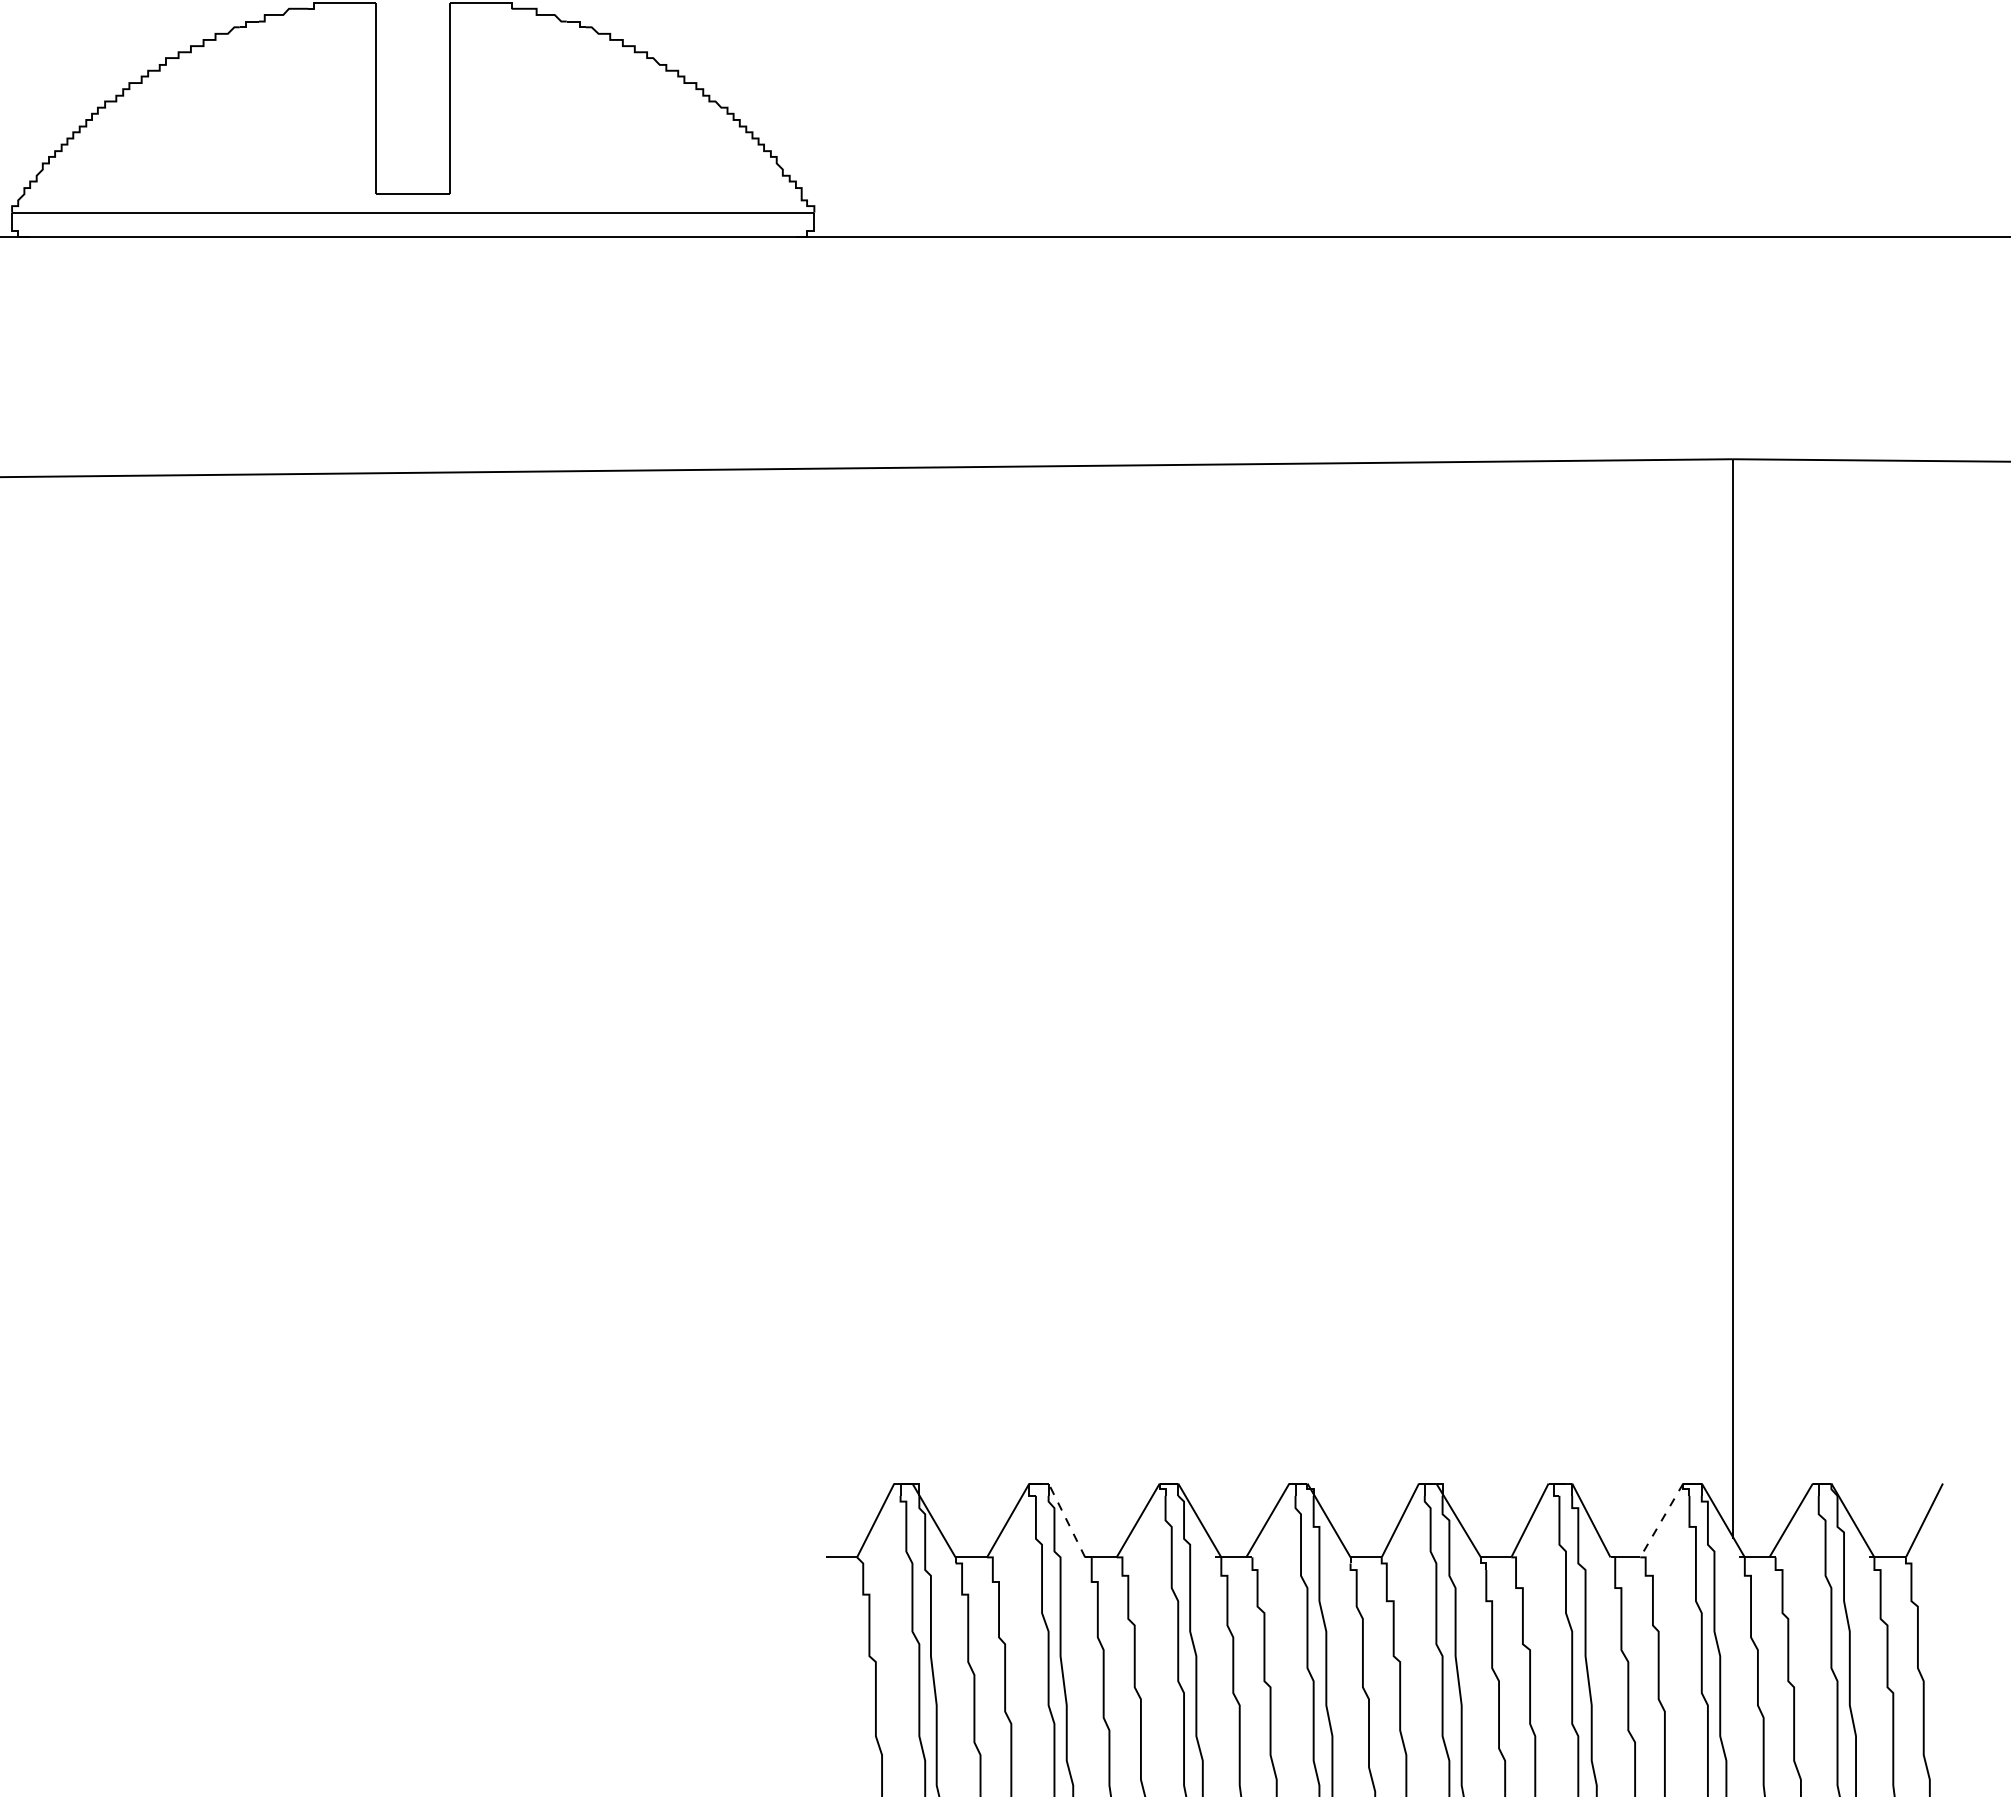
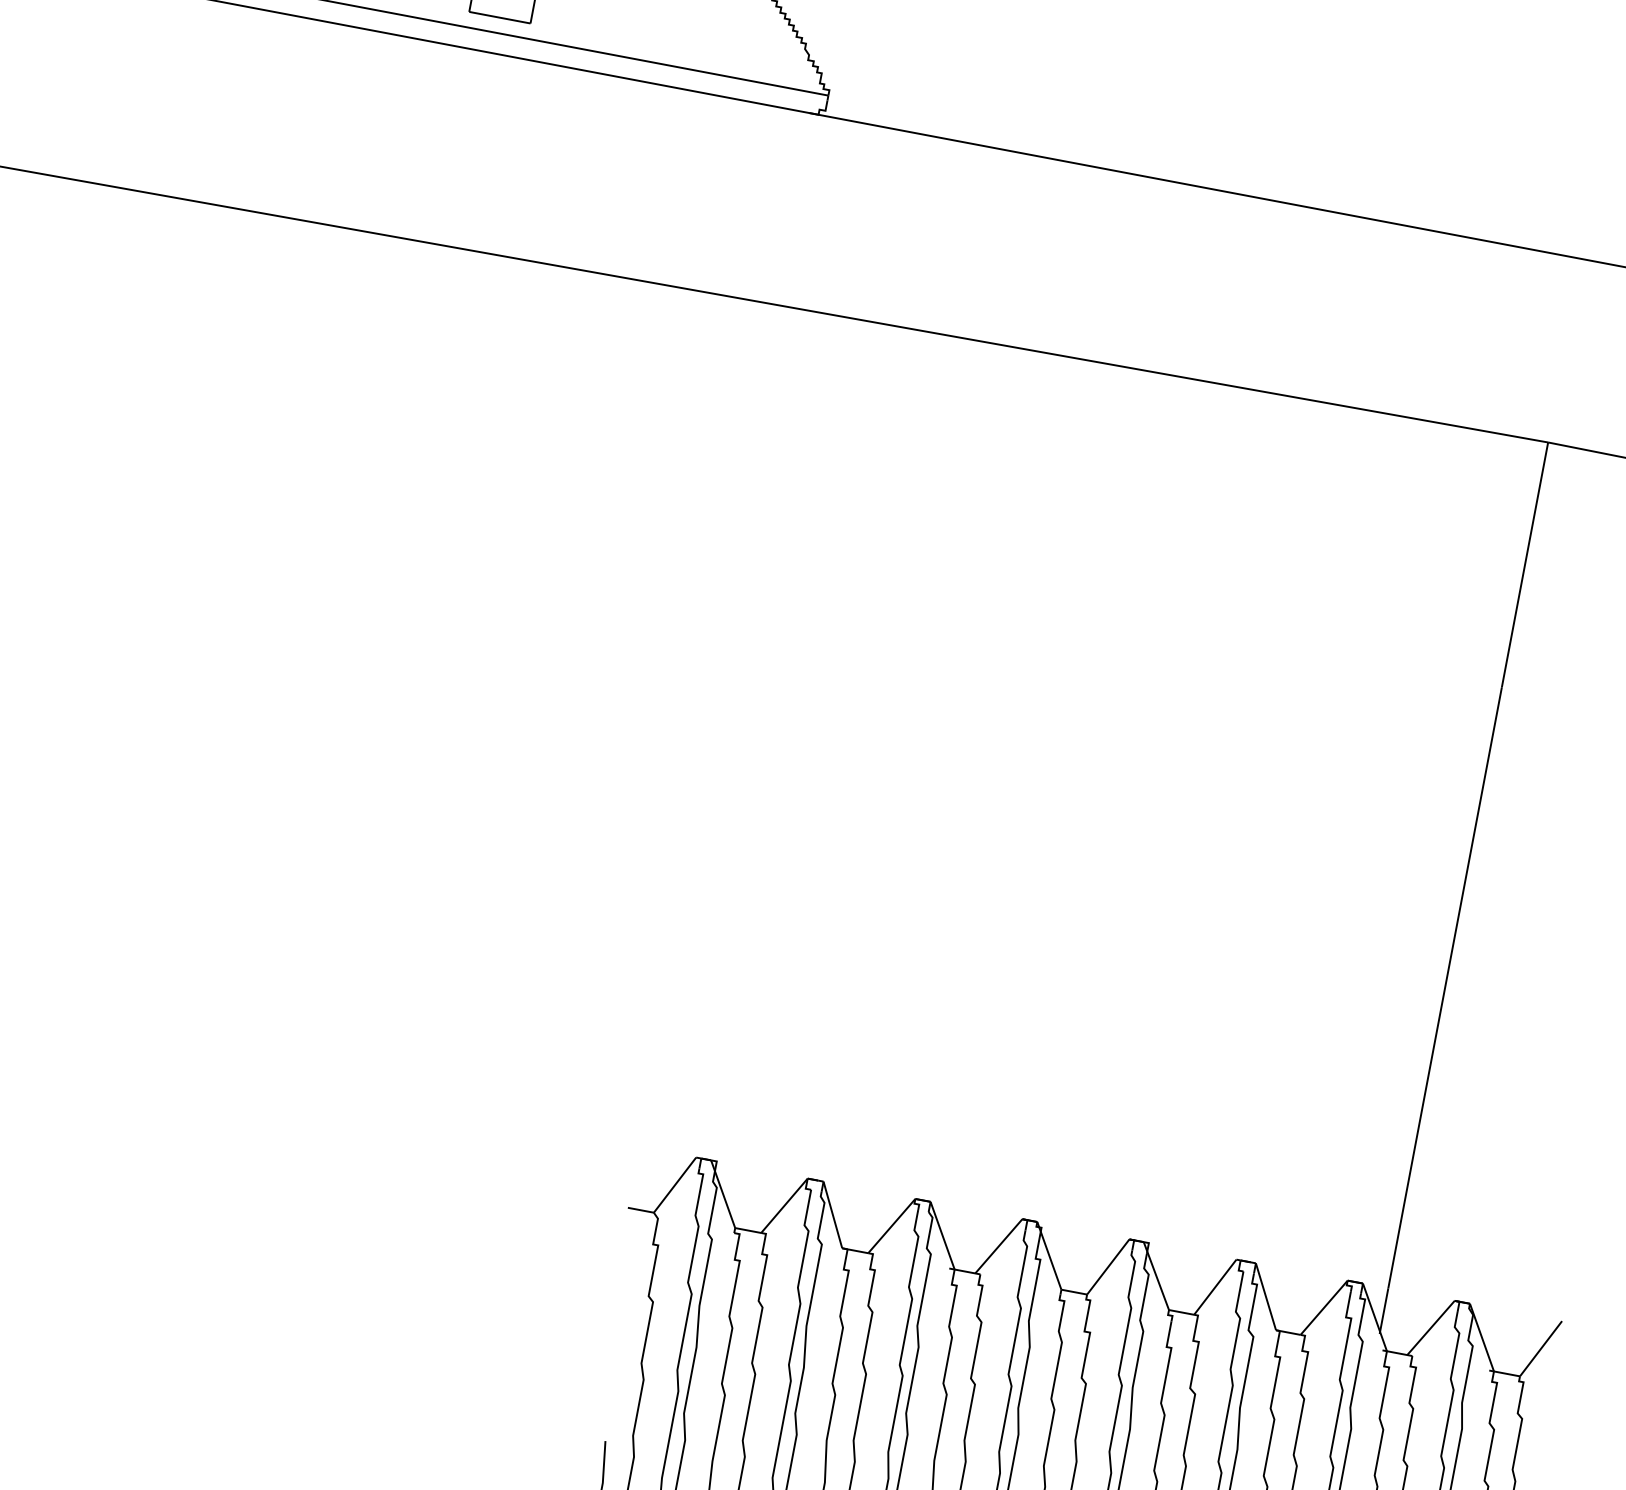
line: (1066, 1520) -> (832, 1214), dashed -> solid
line: (1661, 1520) -> (1323, 1307), dashed -> solid

